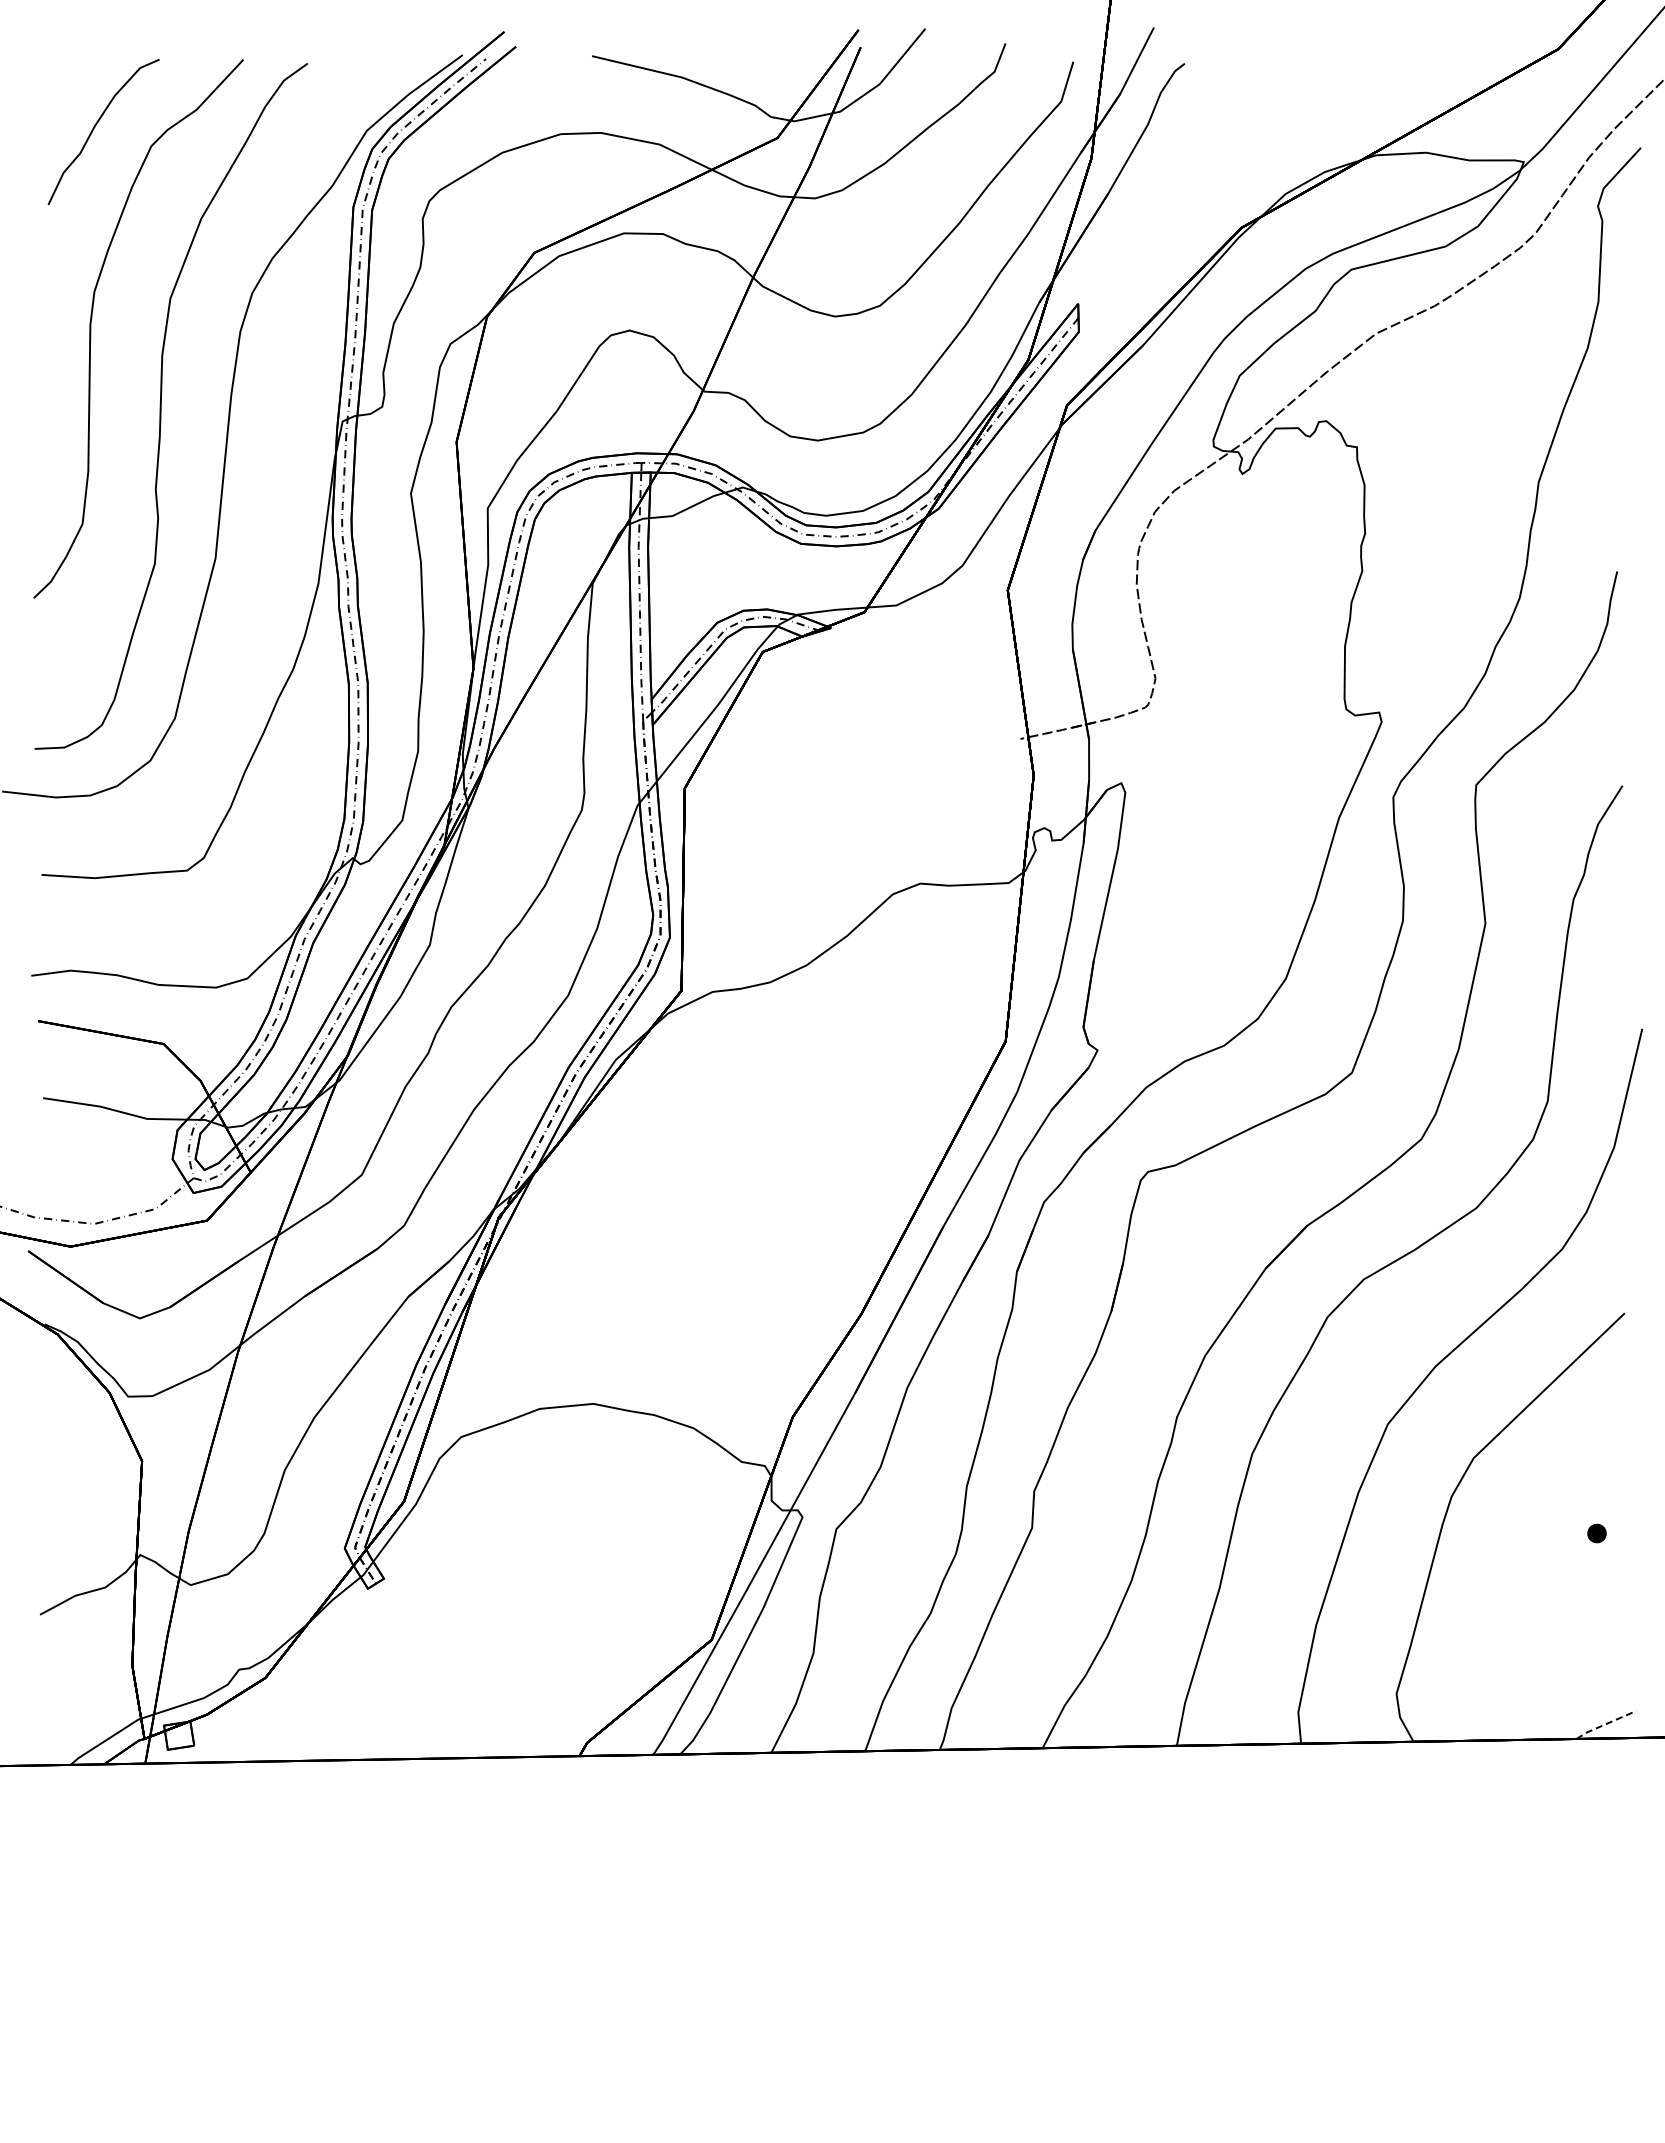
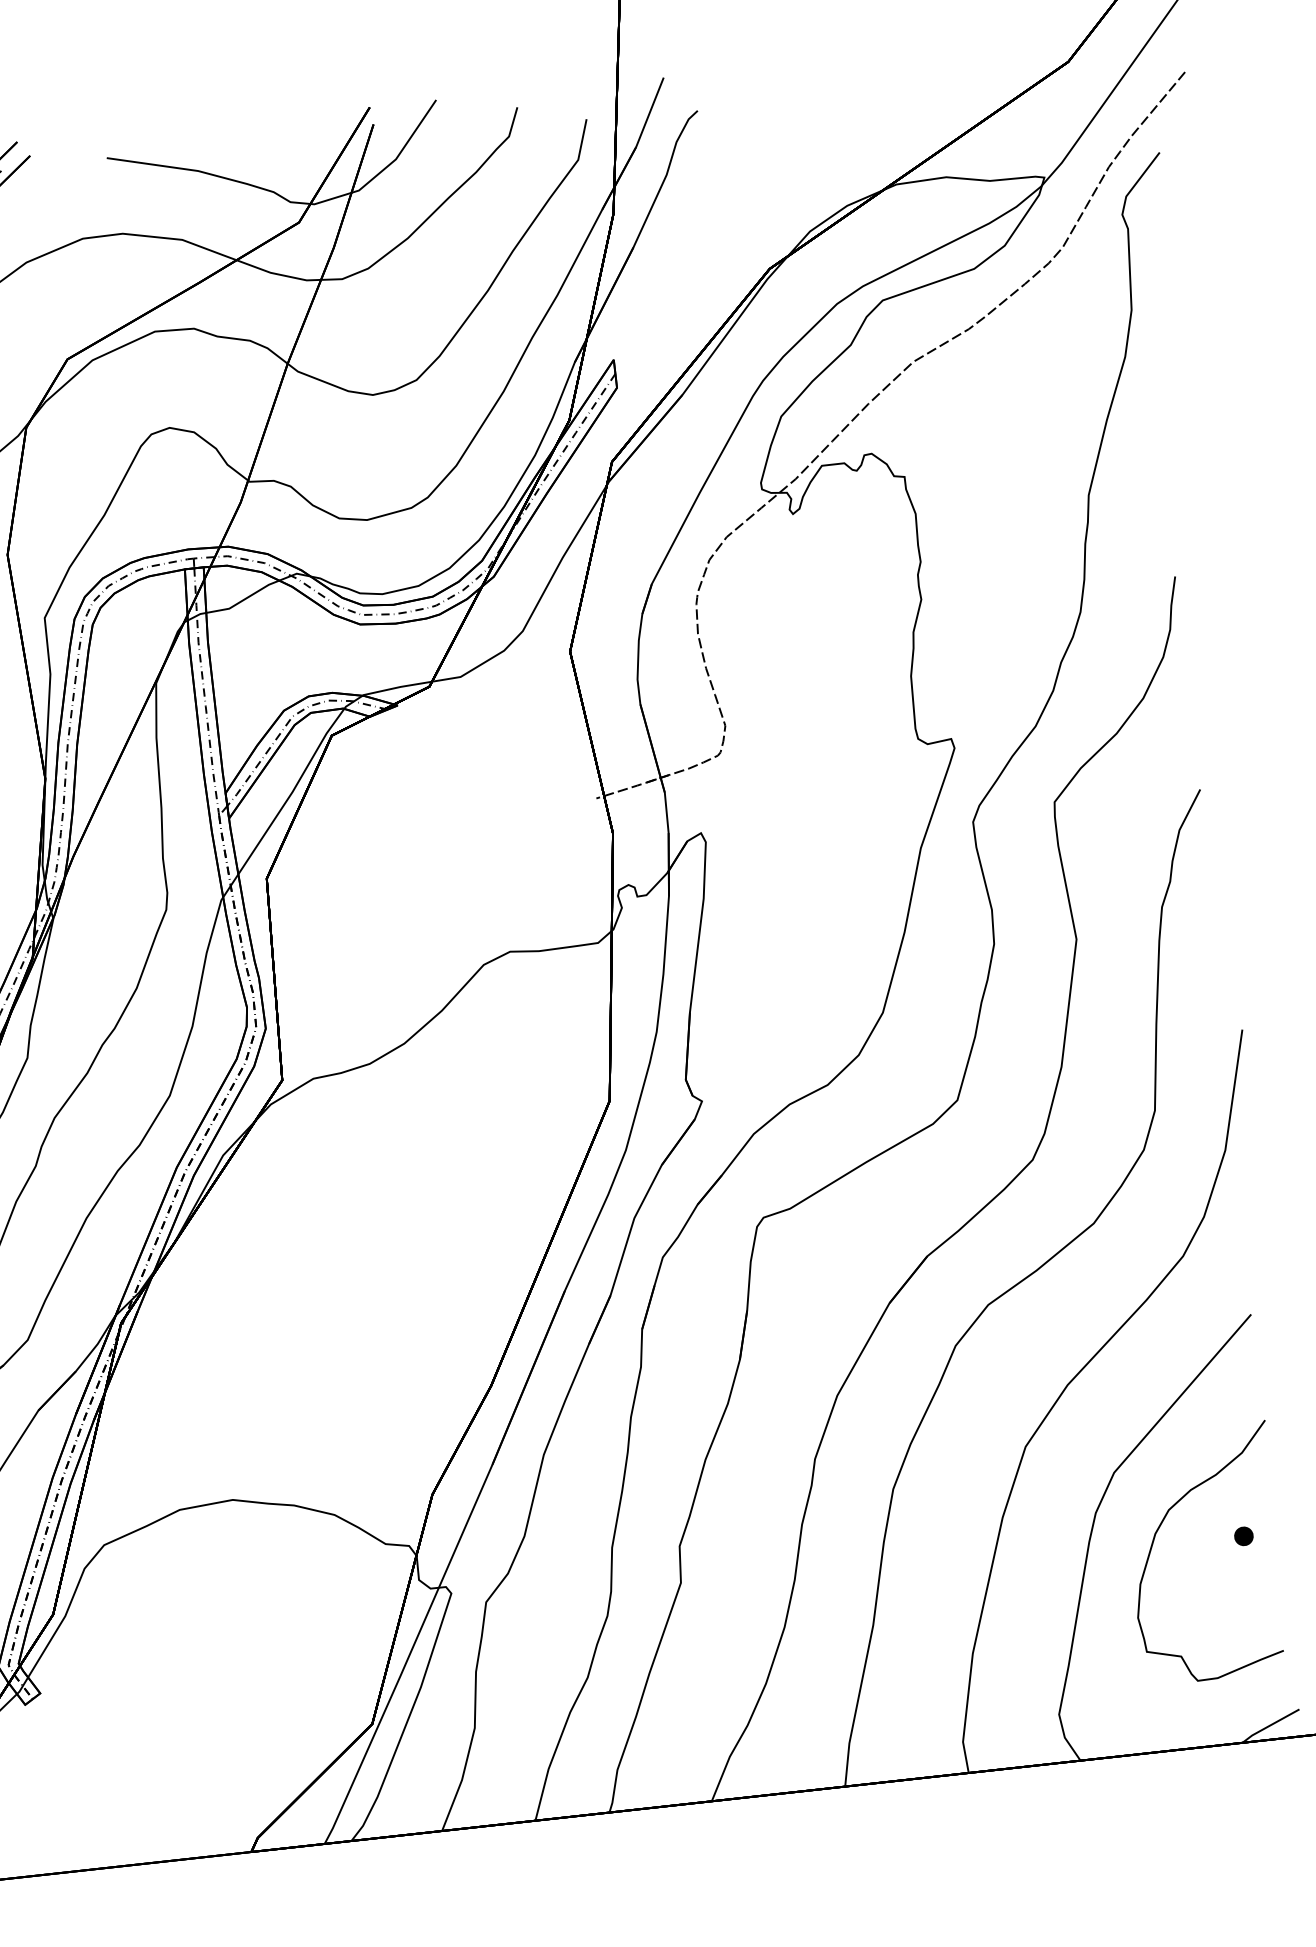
curve: (1513, 1518) -> (1159, 1529), added
line: (1605, 1724) -> (1270, 1725), dashed -> solid

